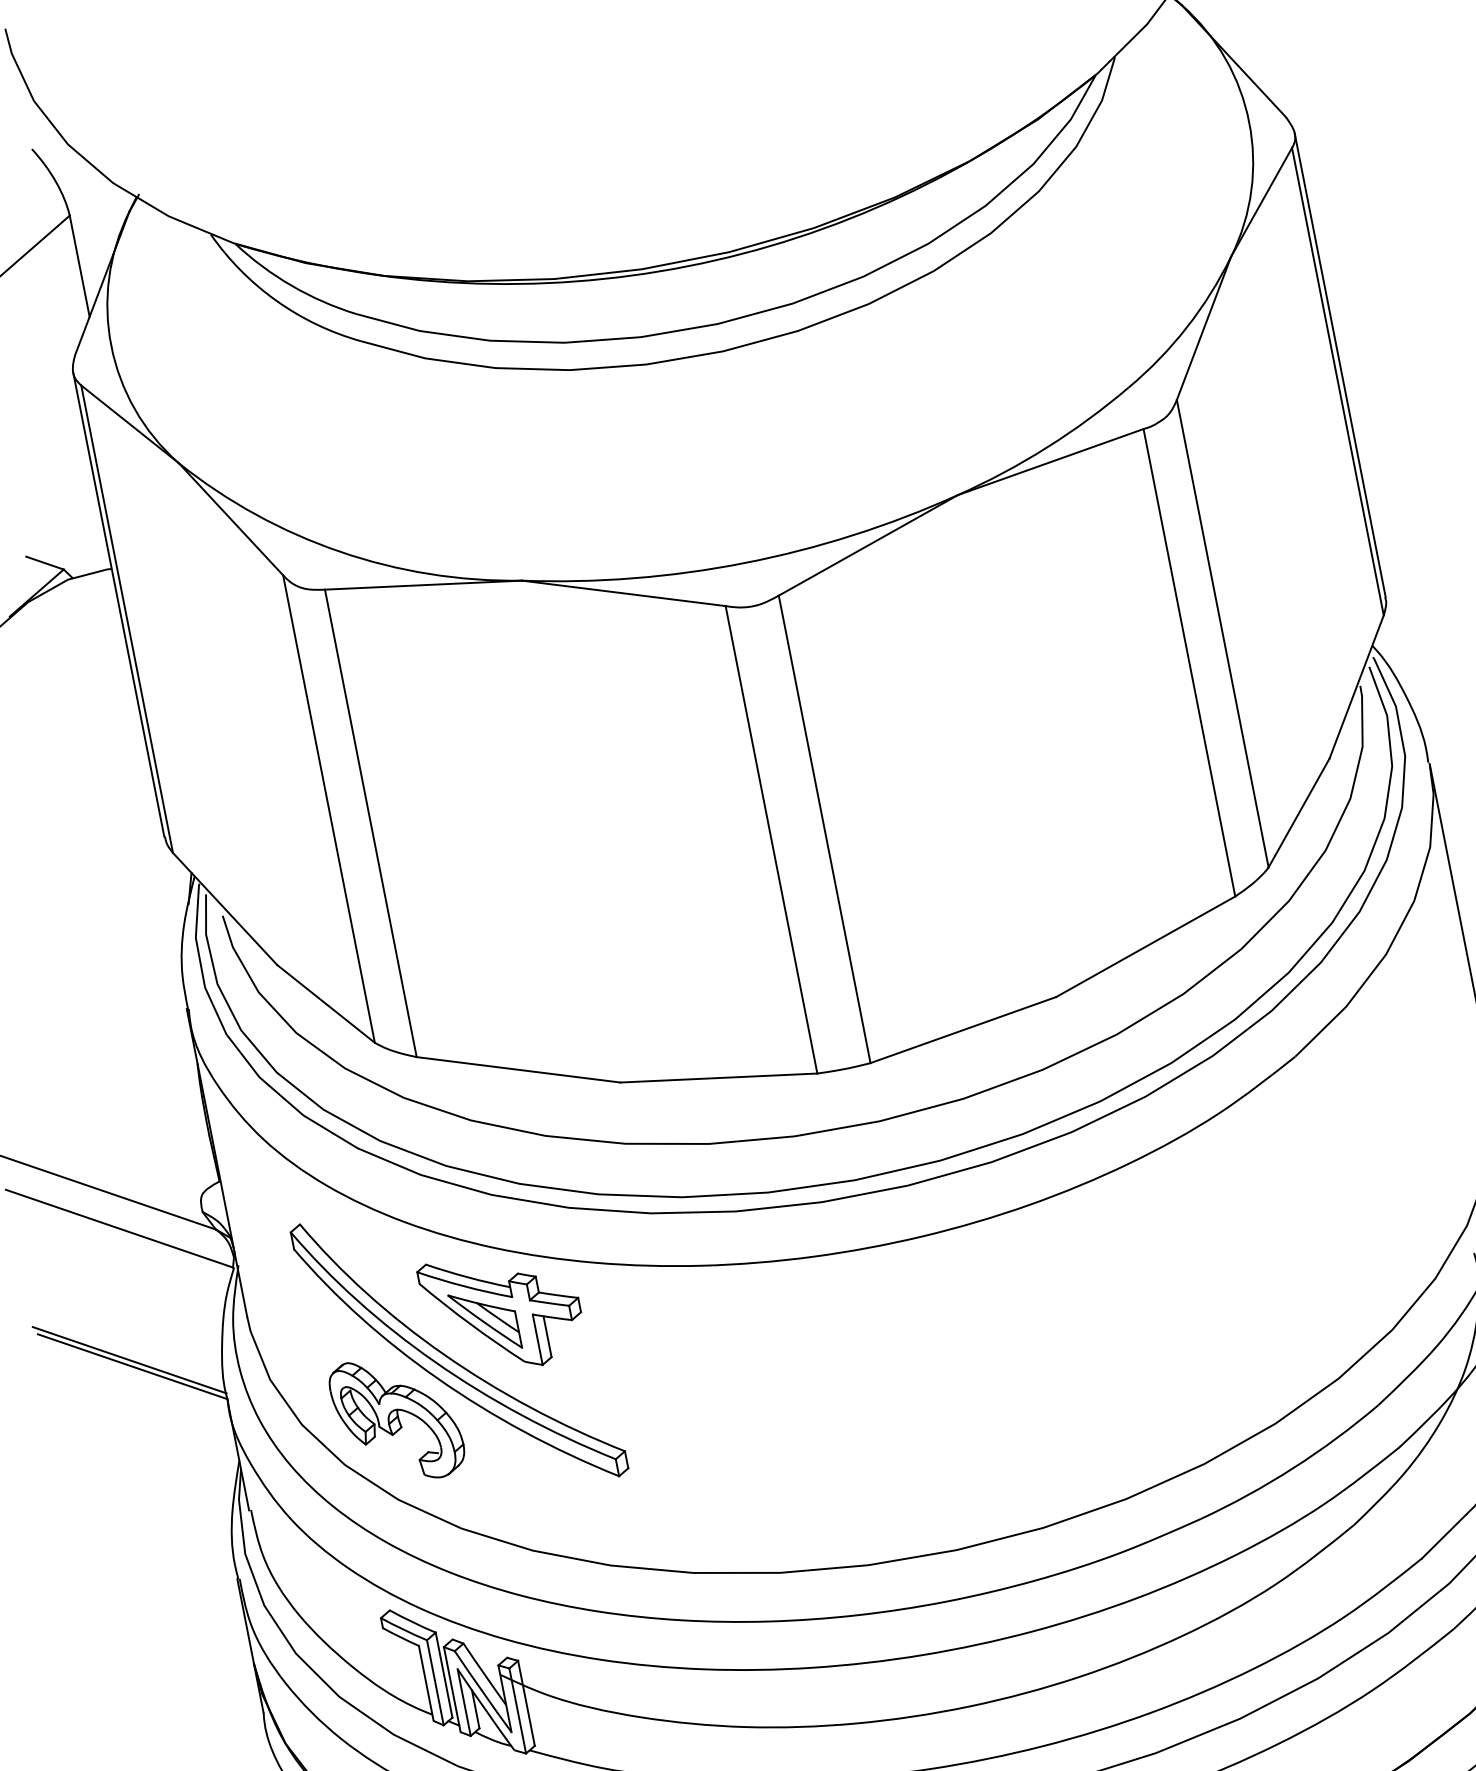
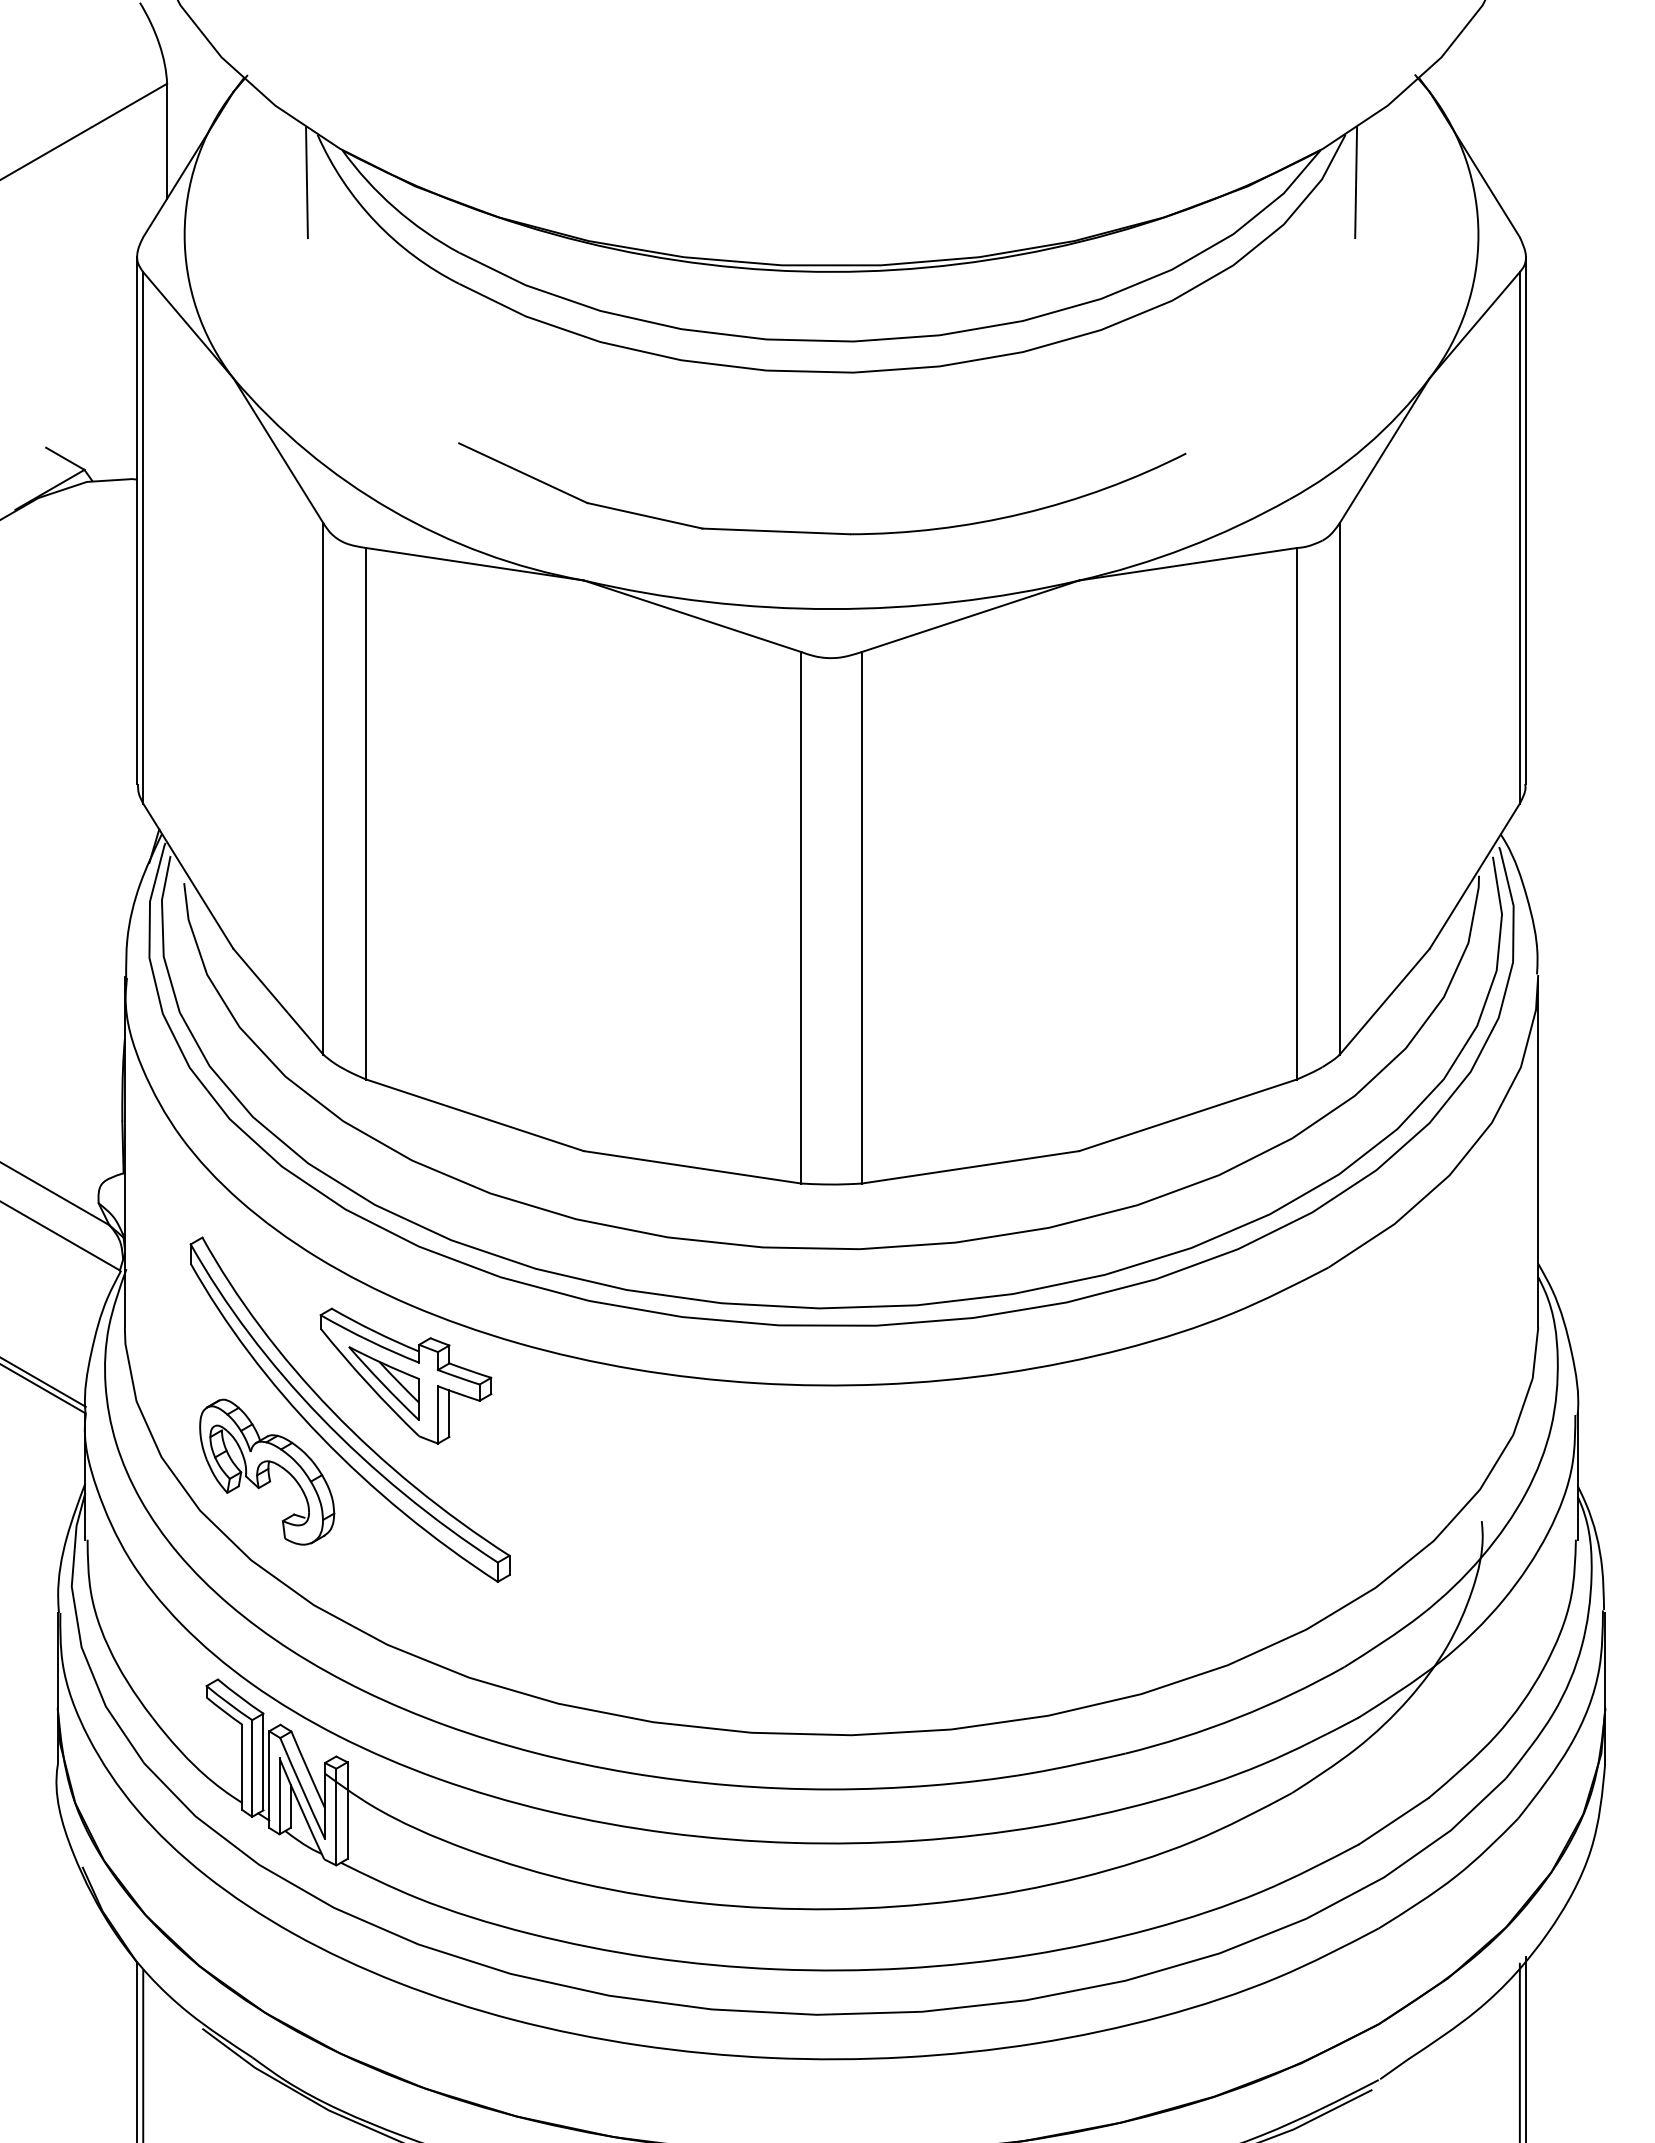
line: (1132, 97) -> (1356, 182), added
line: (209, 278) -> (306, 182), added
part: (723, 497) -> (822, 532), added

